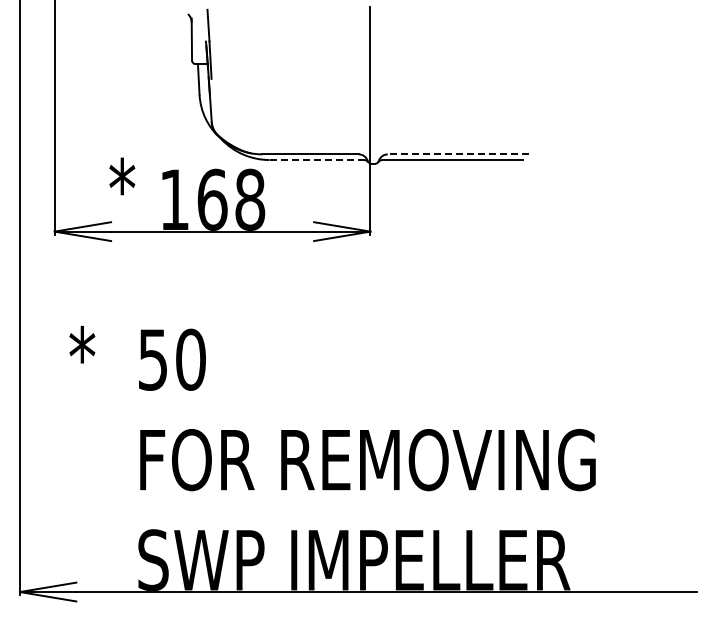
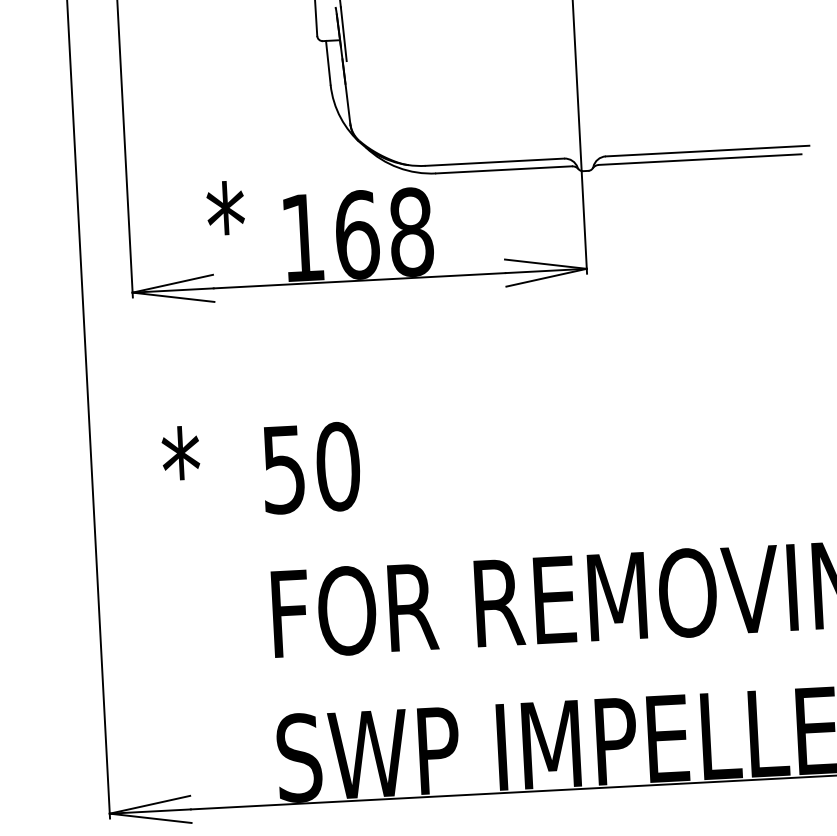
line: (458, 154) -> (707, 151), dashed -> solid
line: (317, 160) -> (505, 170), dashed -> solid

